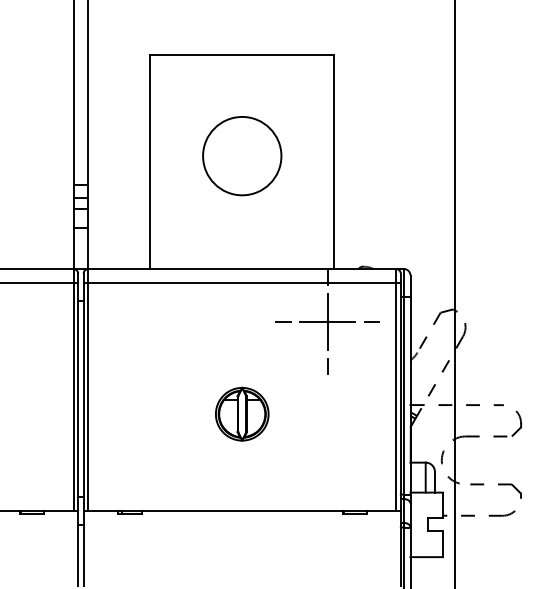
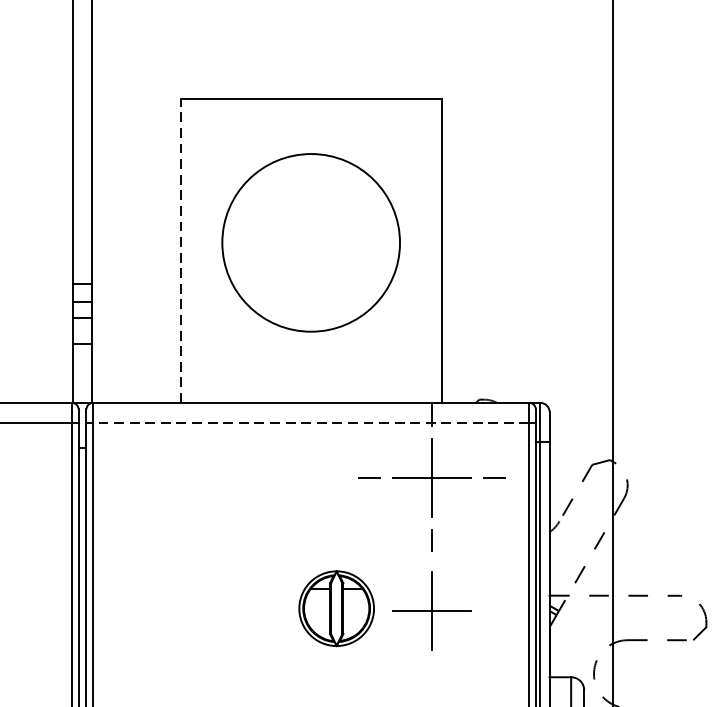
circle: (242, 155) -> (311, 241), size x1.6
line: (150, 161) -> (181, 250), solid -> dashed
line: (242, 282) -> (311, 421), solid -> dashed
part: (242, 413) -> (337, 607), moved
part: (327, 415) -> (431, 610), added

